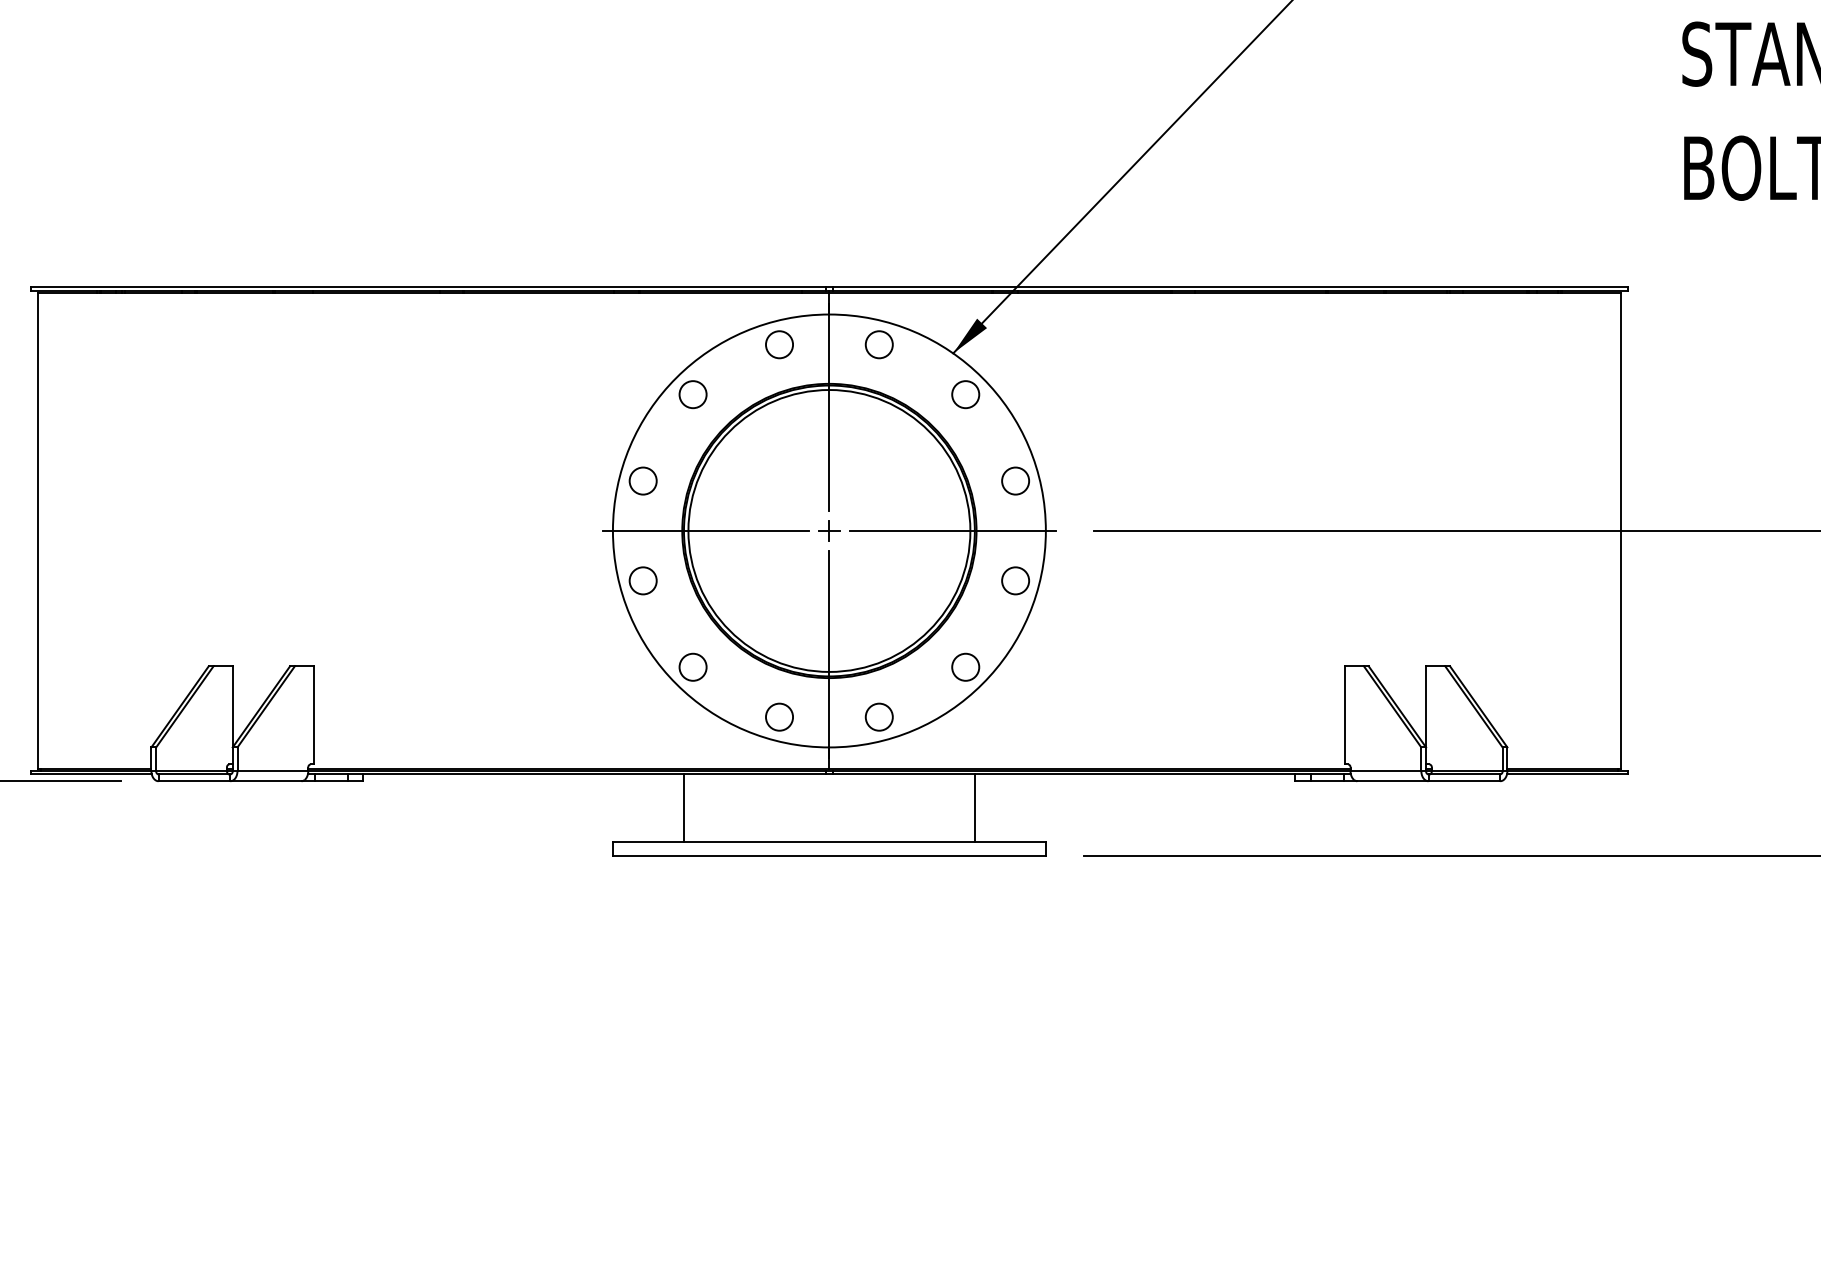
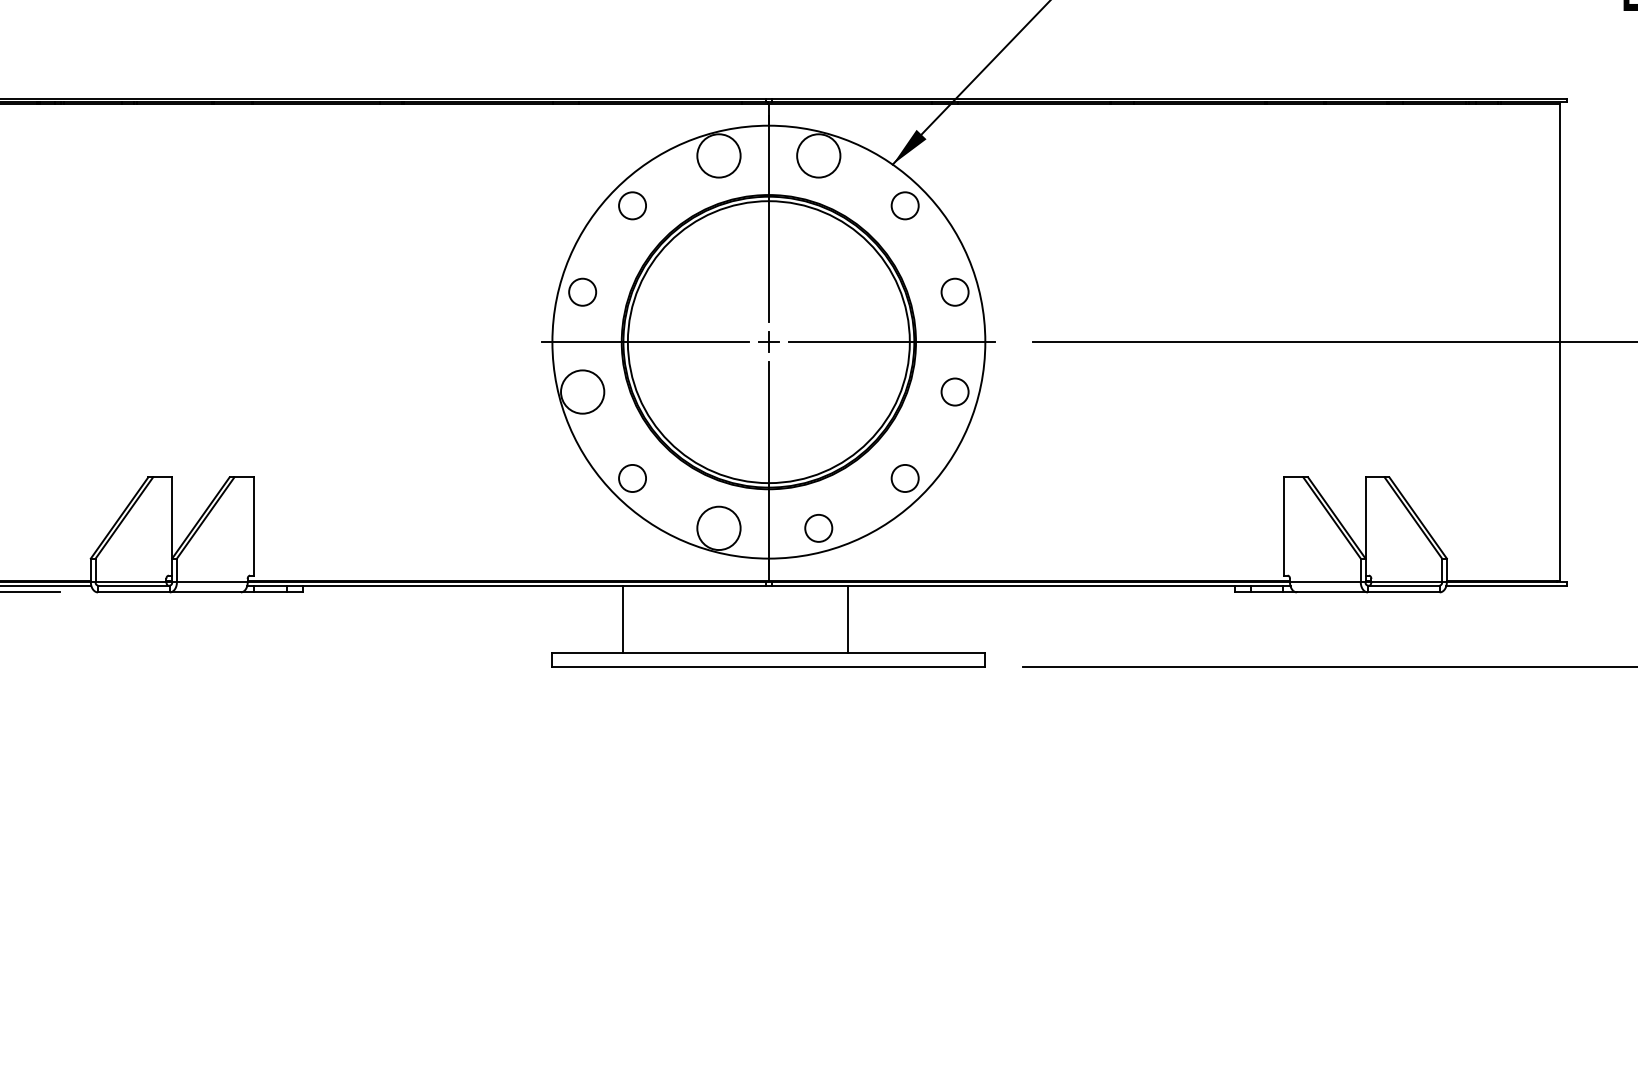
circle: (779, 344) -> (718, 155), size x1.6
circle: (878, 344) -> (817, 155), size x1.6
circle: (642, 580) -> (581, 391), size x1.6
circle: (779, 716) -> (718, 527), size x1.6
line: (974, 808) -> (847, 619), moved

